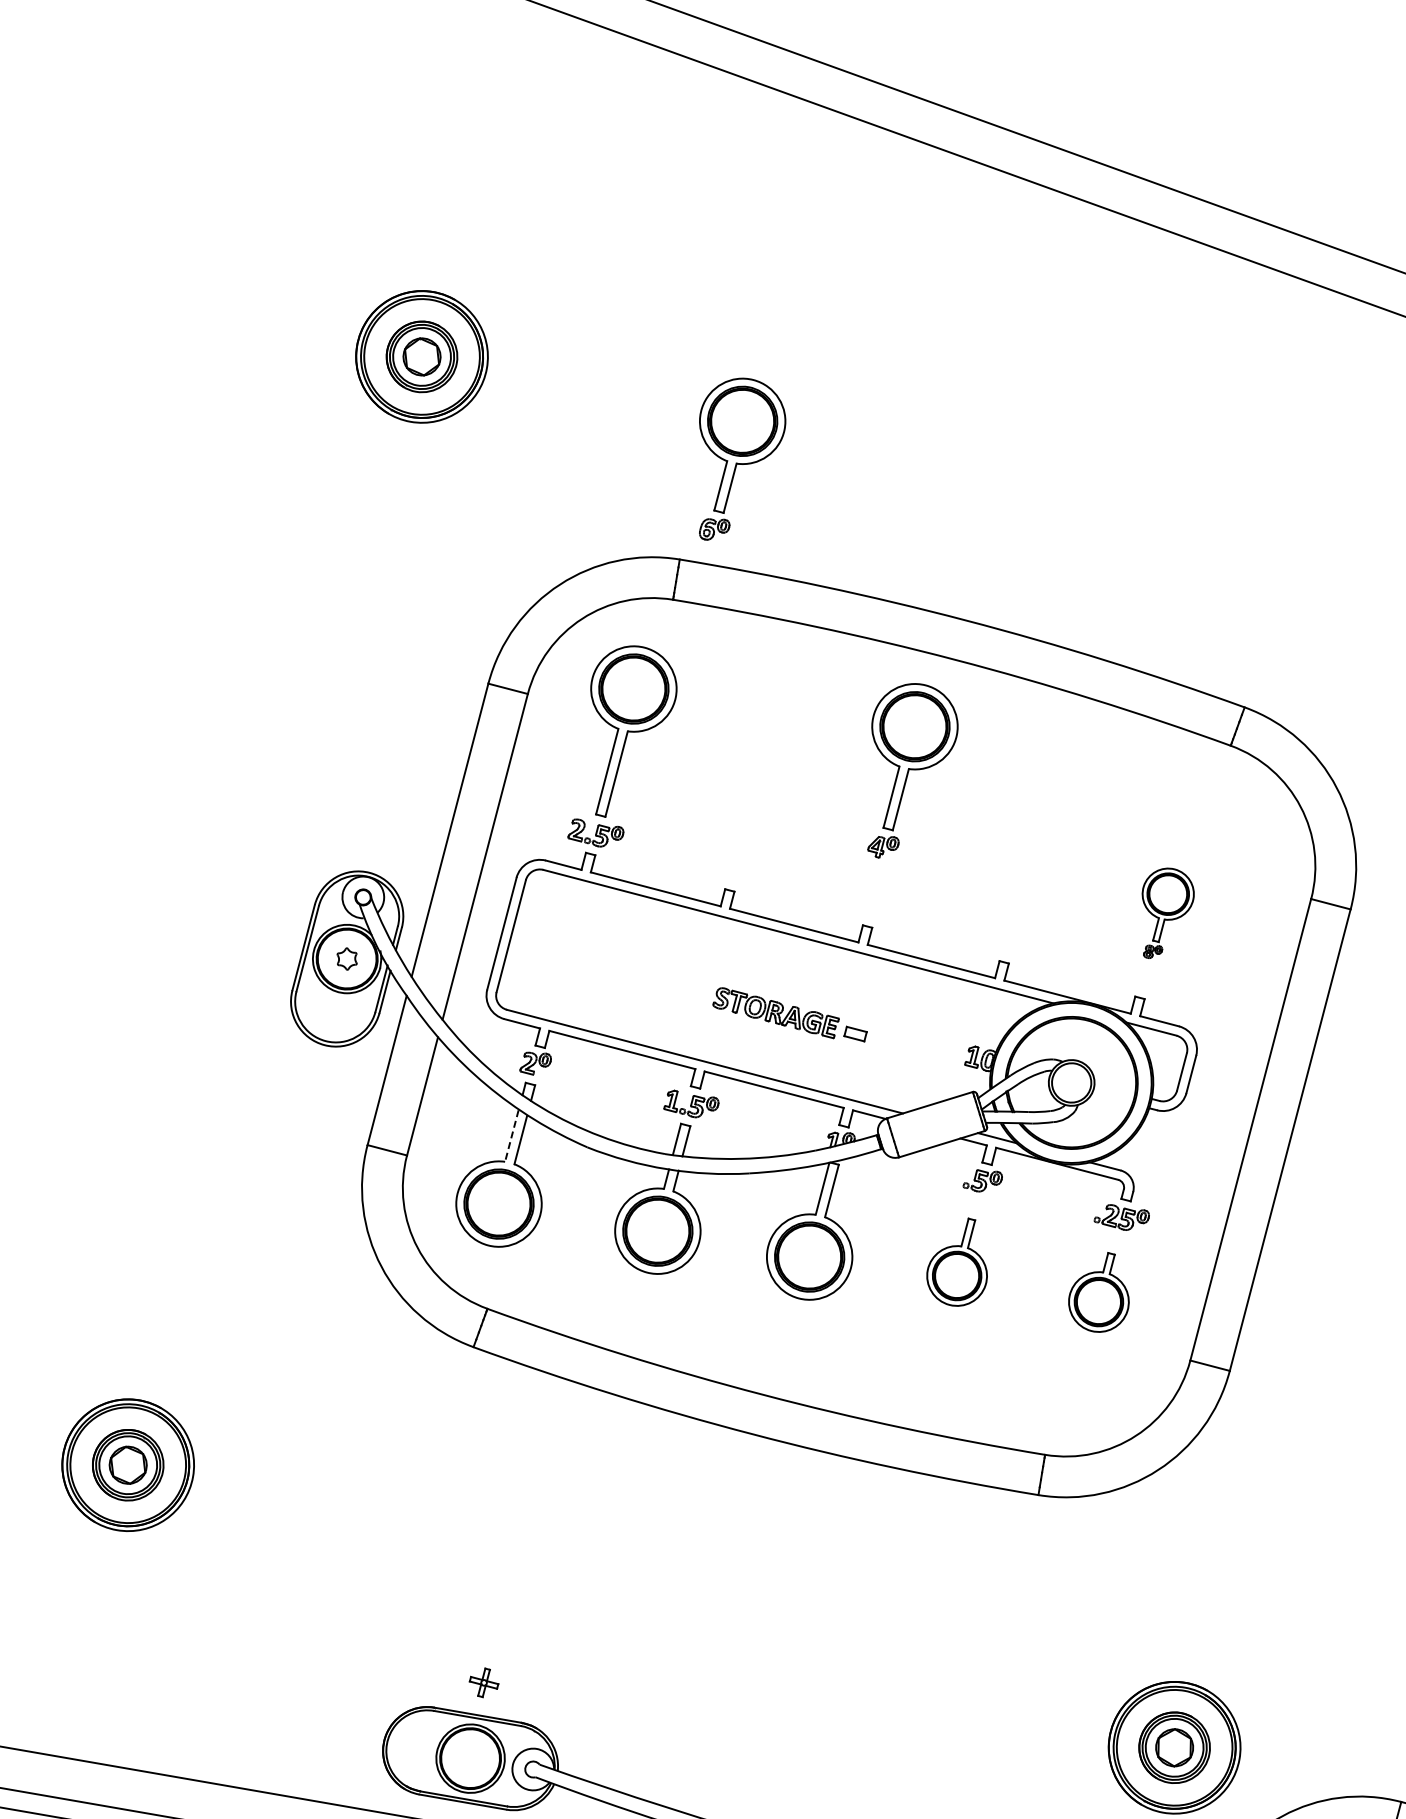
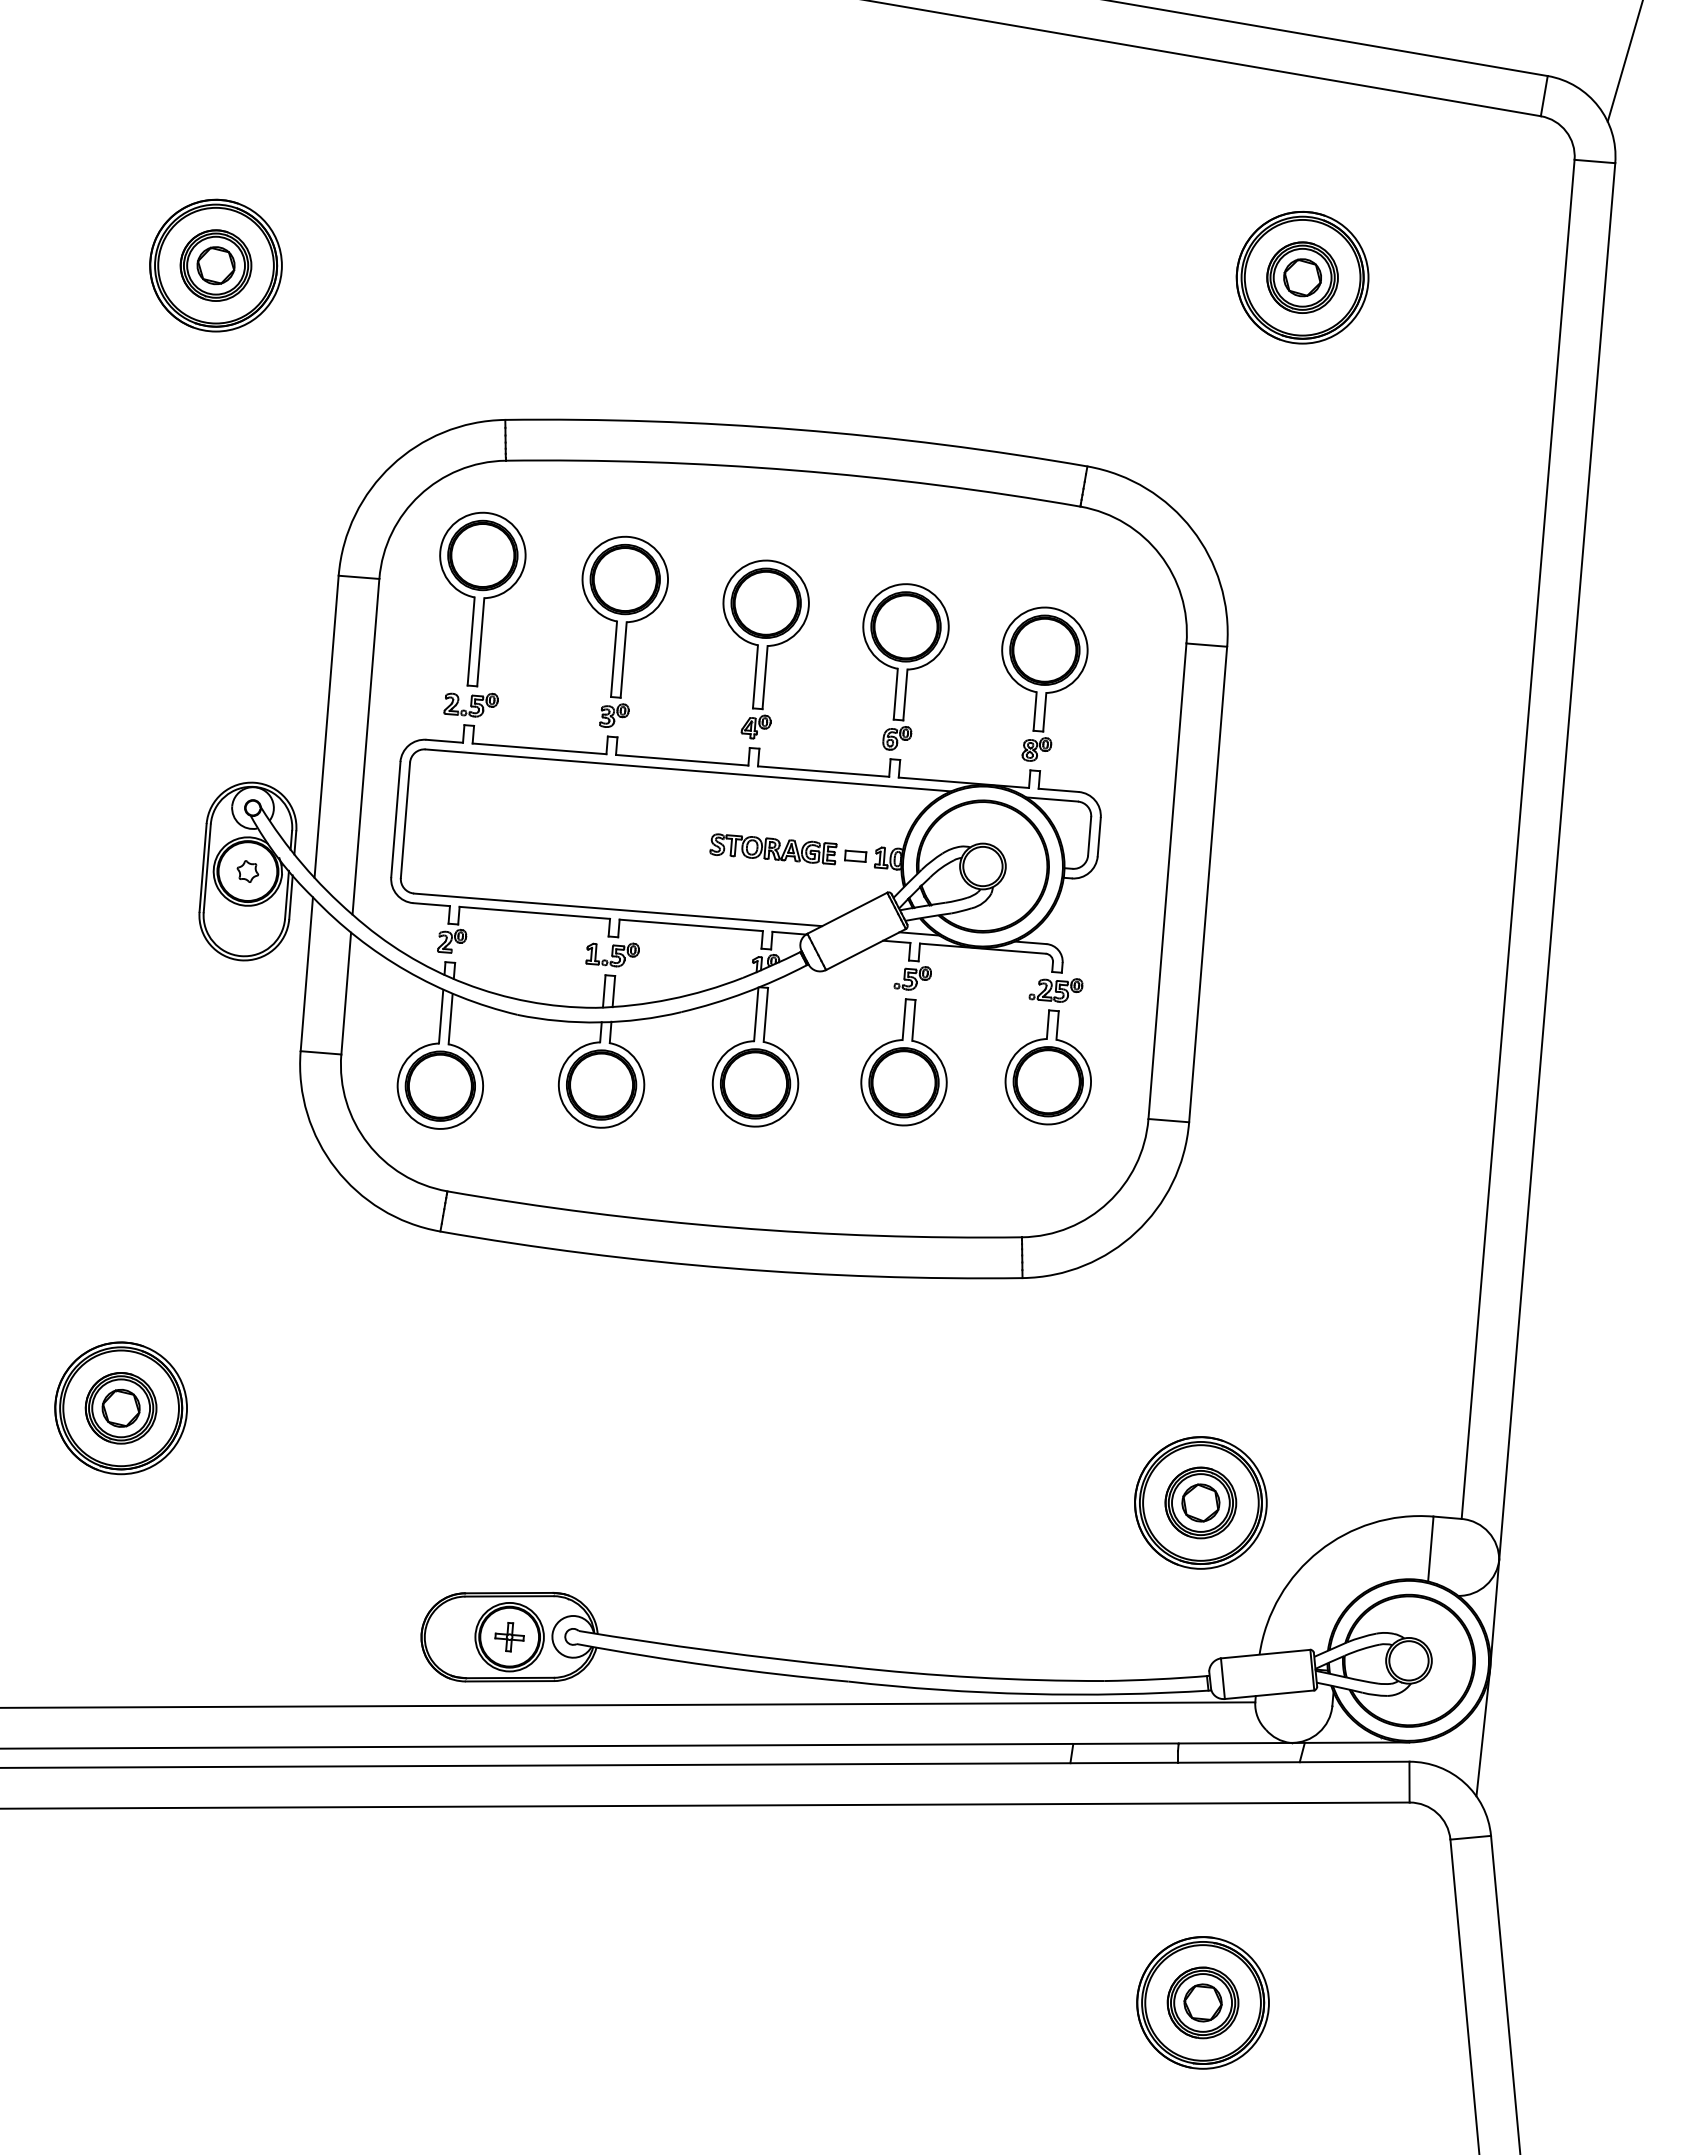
part: (735, 460) -> (905, 666), moved
part: (906, 772) -> (765, 649), moved
part: (760, 788) -> (624, 631), added
part: (1164, 913) -> (1044, 683), size x1.67
part: (790, 1015) -> (788, 849), moved
line: (512, 1135) -> (441, 1016), dashed -> solid
part: (959, 1261) -> (903, 1062), size x1.43
part: (1099, 1292) -> (1047, 1067), size x1.43
part: (483, 1683) -> (509, 1637), moved

